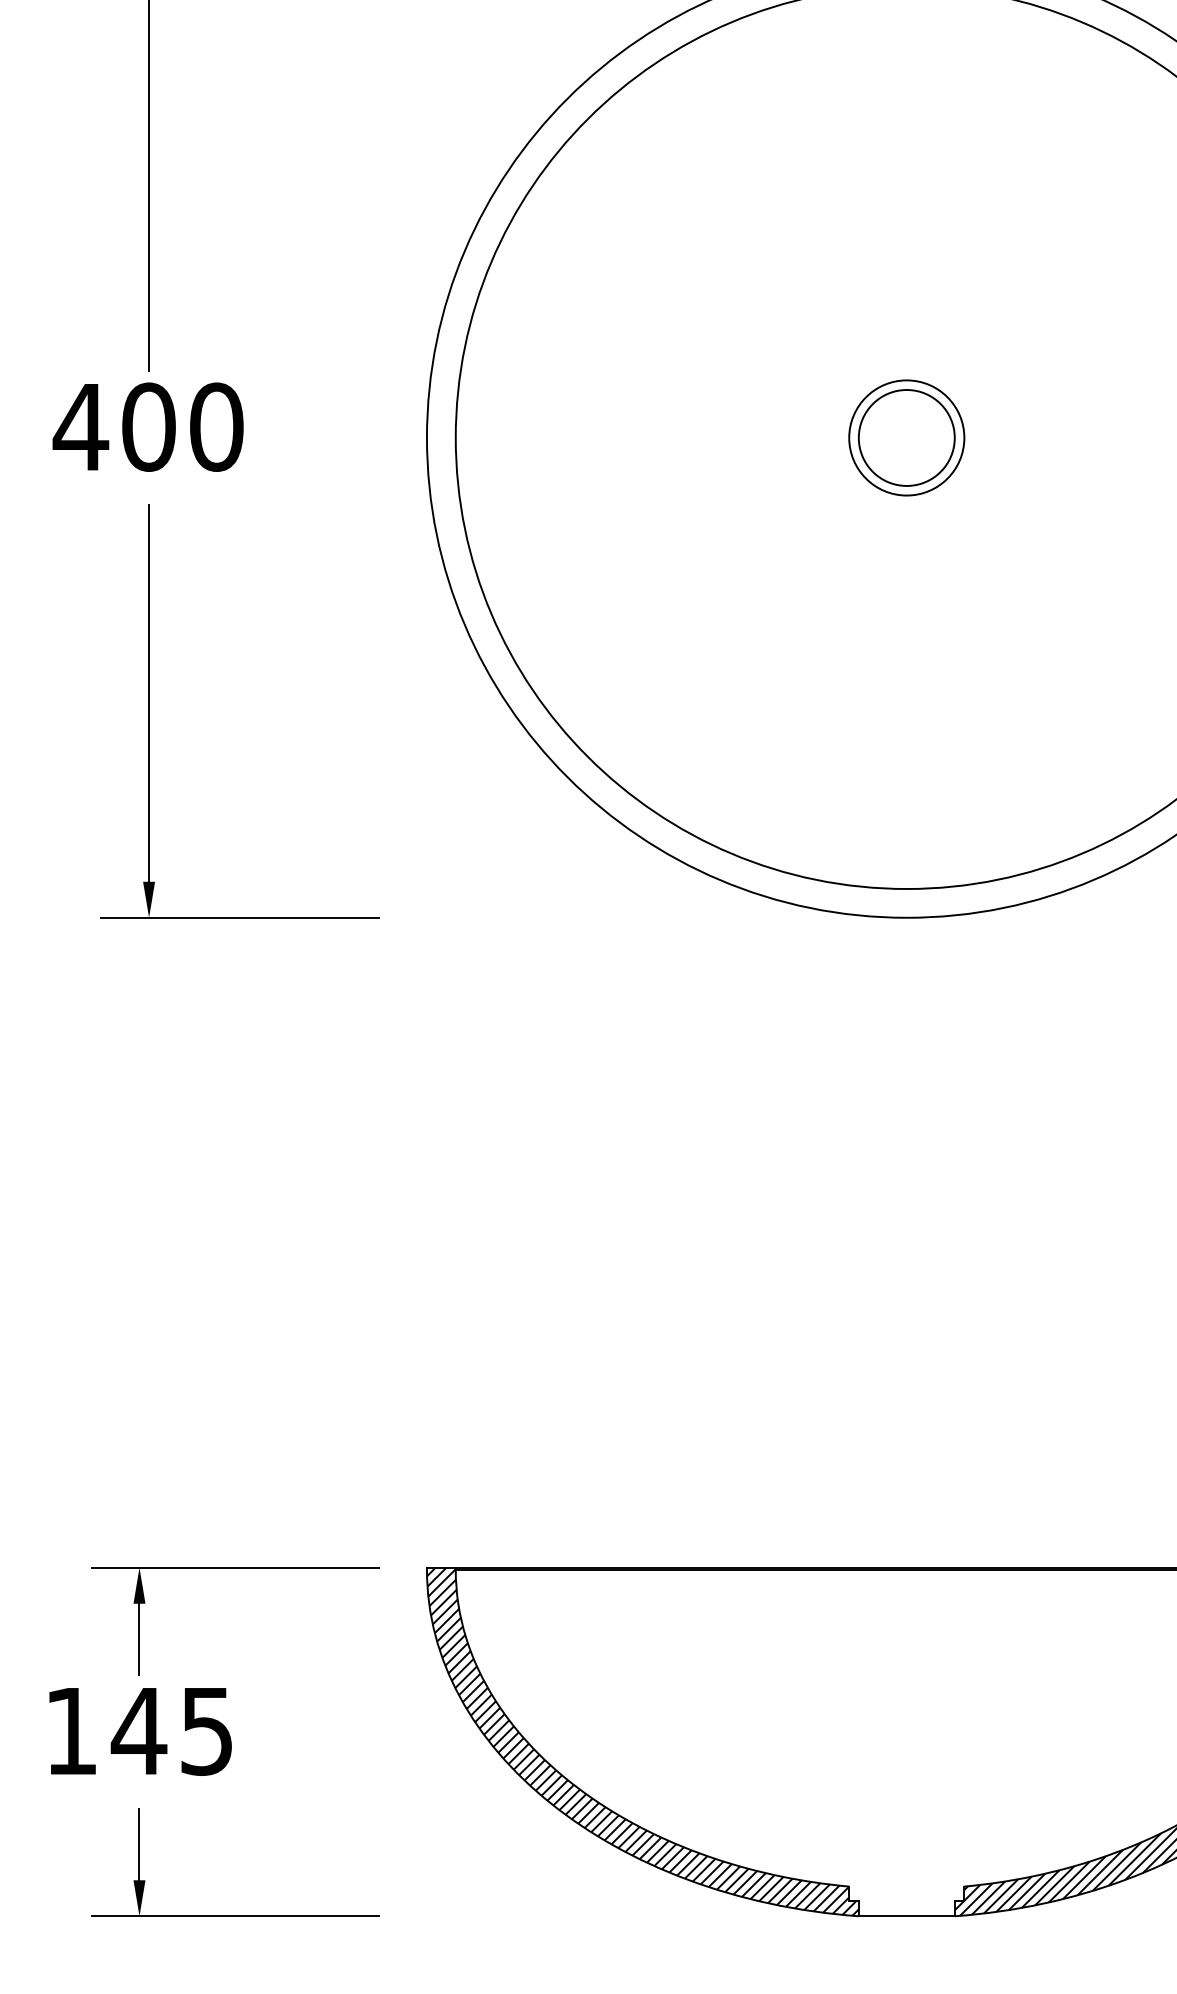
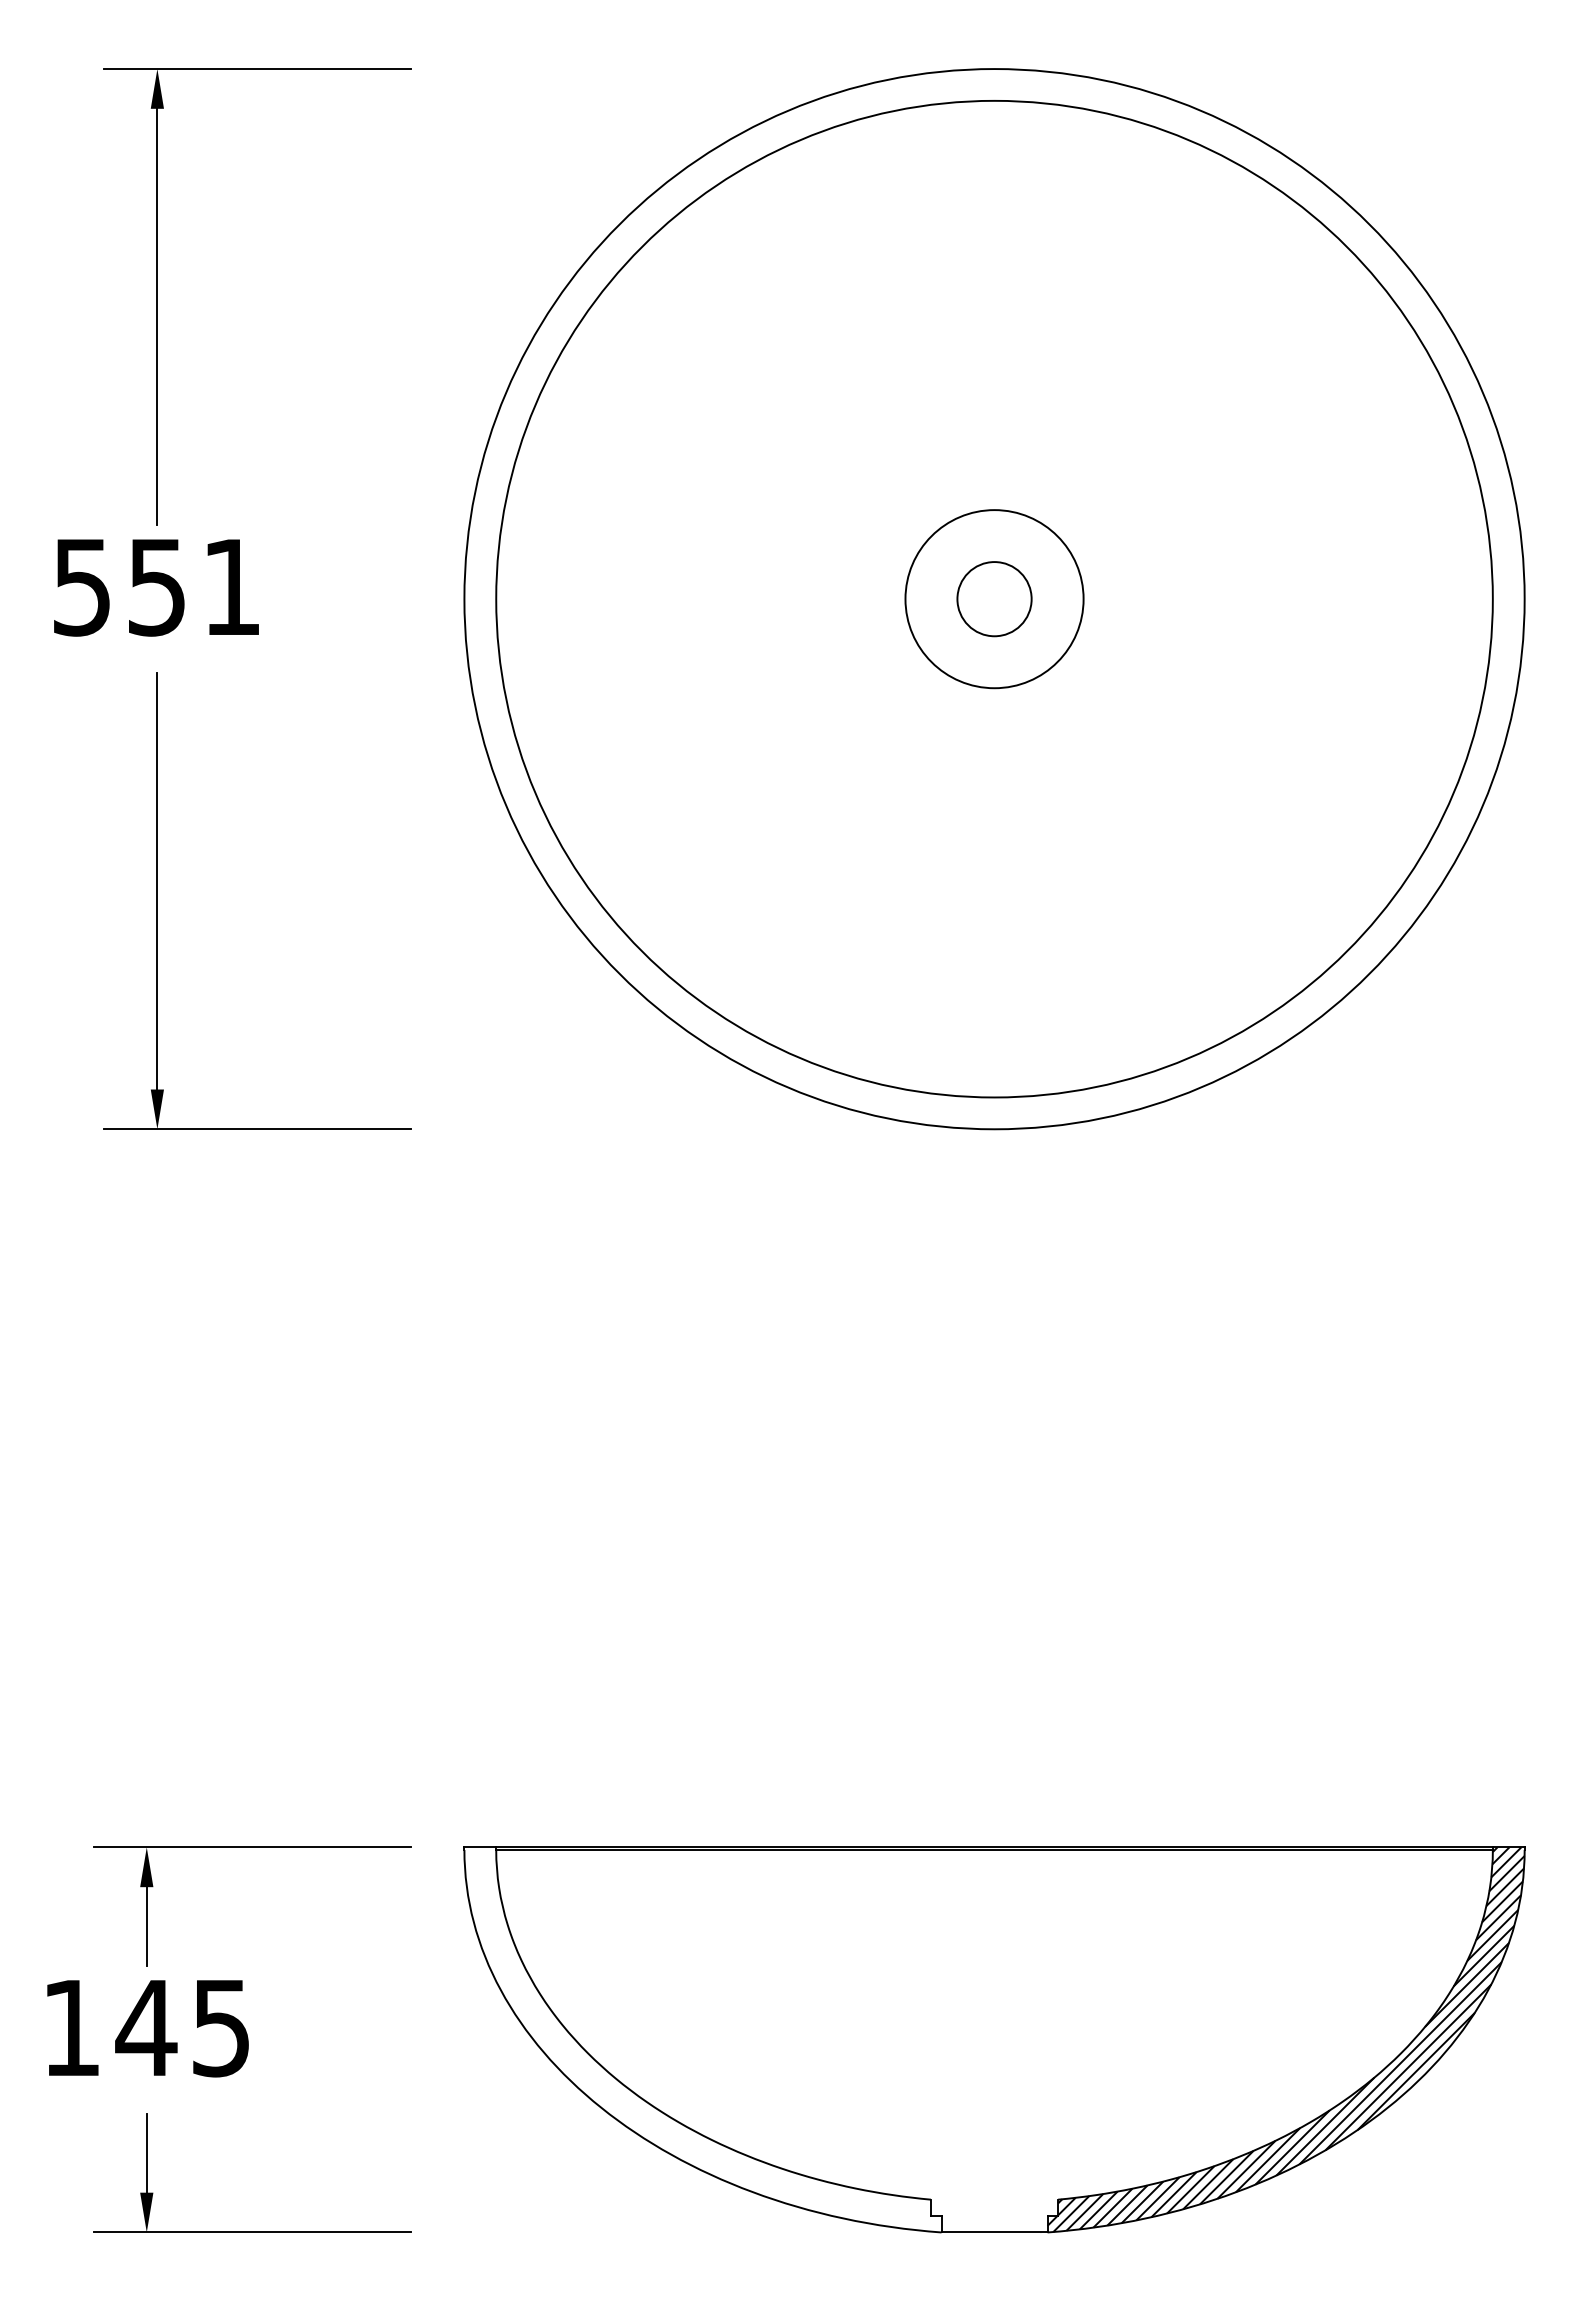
text: (147, 426) -> (155, 586), 400 -> 551
circle: (906, 437) -> (994, 598), size x1.4
circle: (906, 438) -> (994, 599), size x0.7
hatch: (644, 1741) -> (704, 2039), removed

